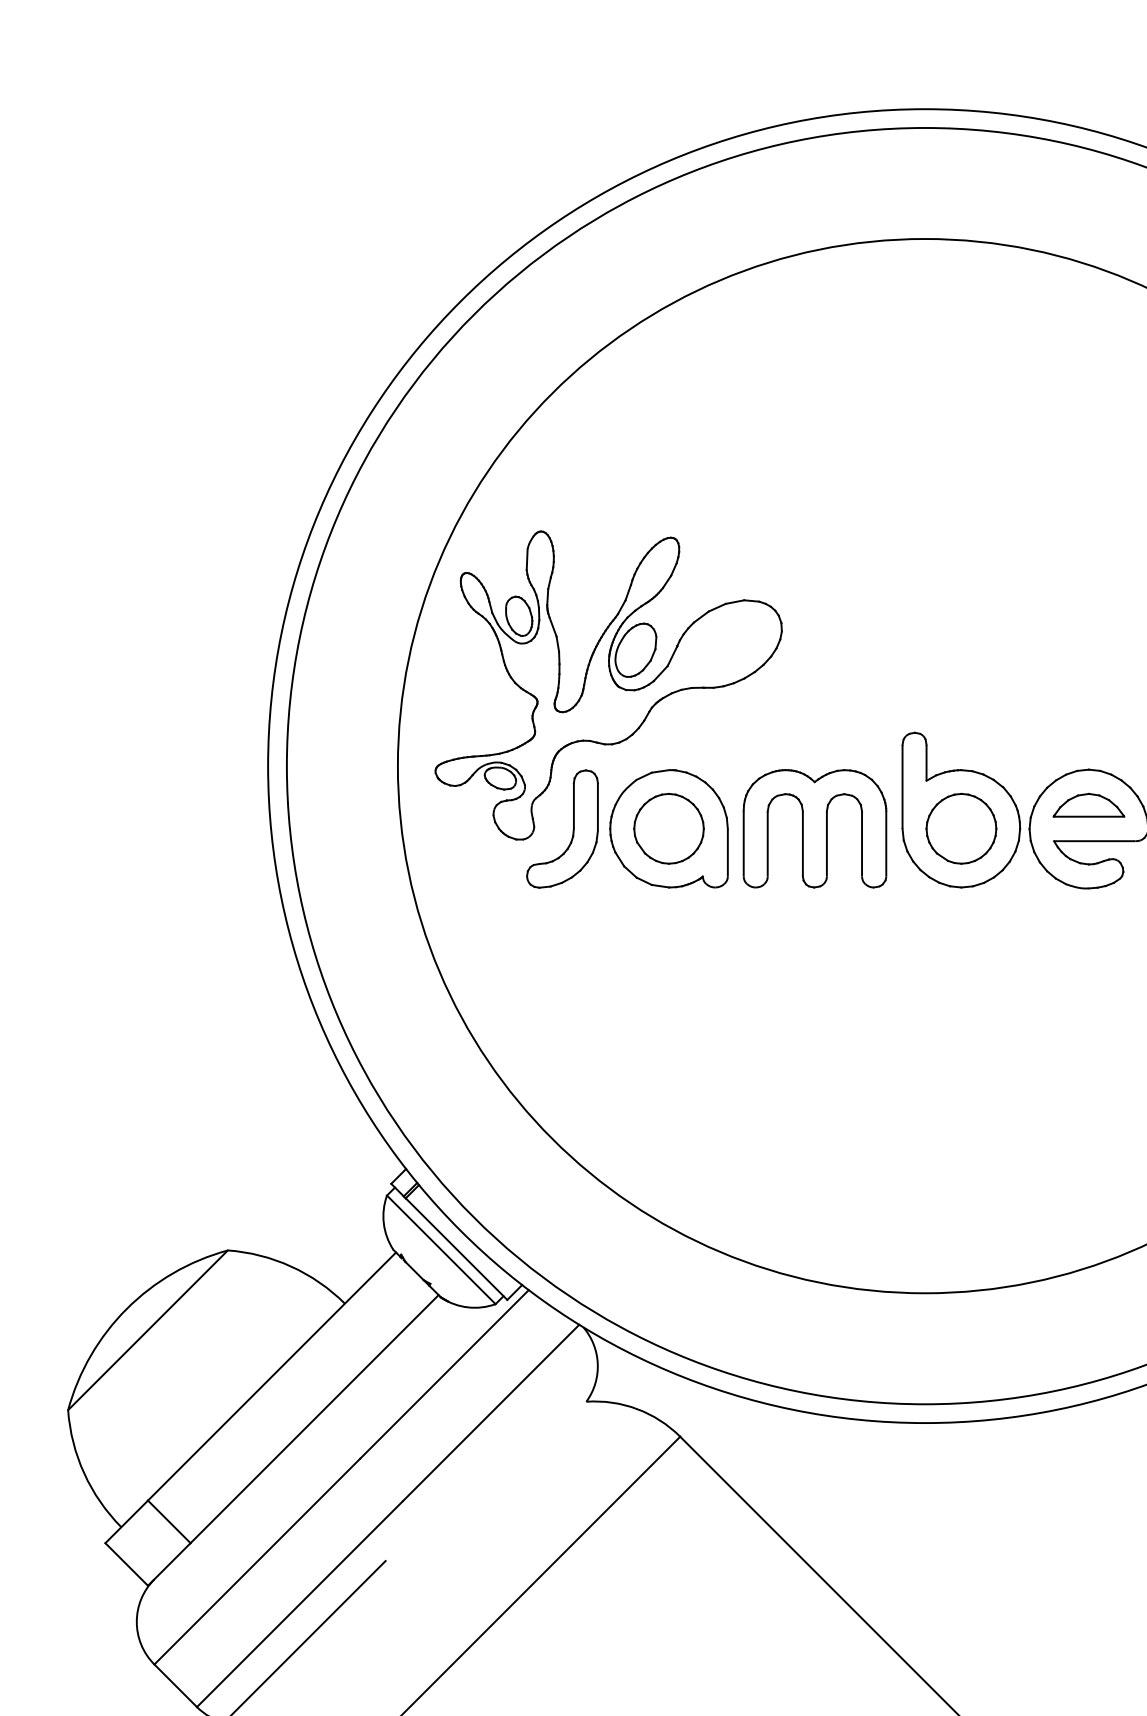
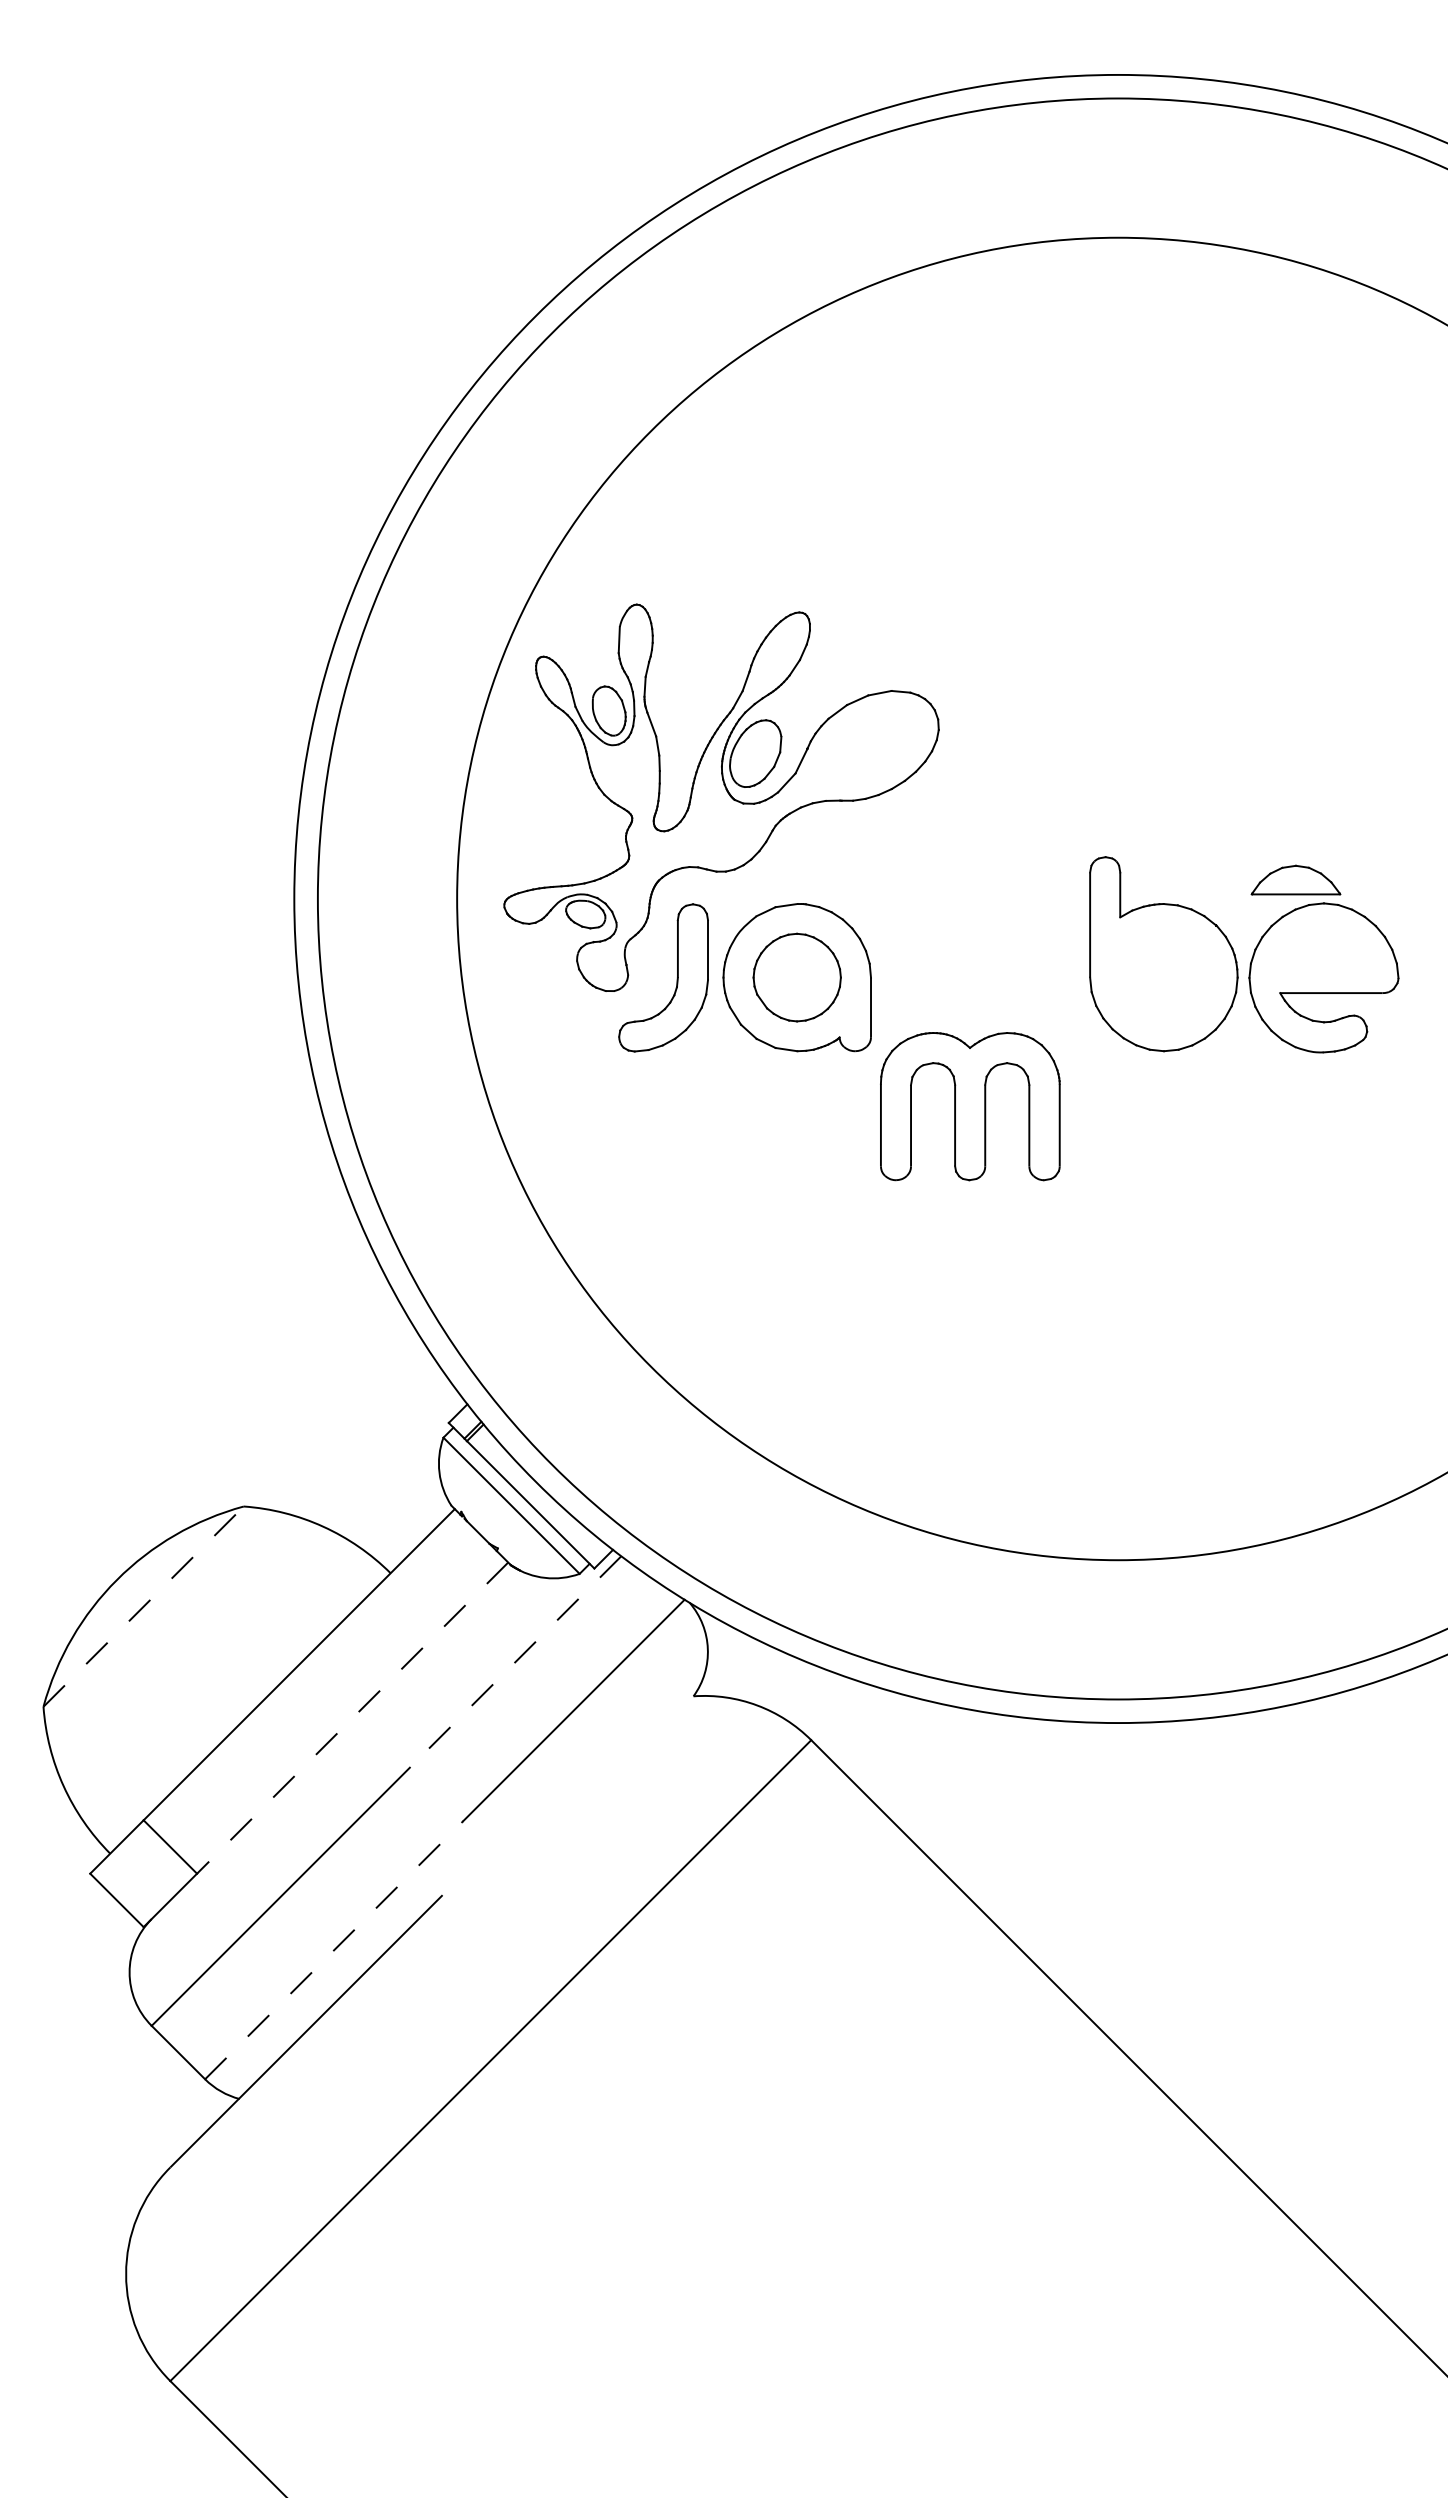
part: (1088, 804) -> (1295, 879), moved
part: (815, 828) -> (970, 1106), moved
part: (961, 828) -> (1163, 977), removed
line: (147, 1330) -> (143, 1606), solid -> dashed
line: (444, 1374) -> (515, 1661), solid -> dashed
line: (314, 1419) -> (352, 1718), solid -> dashed
line: (300, 1604) -> (334, 1950), solid -> dashed

